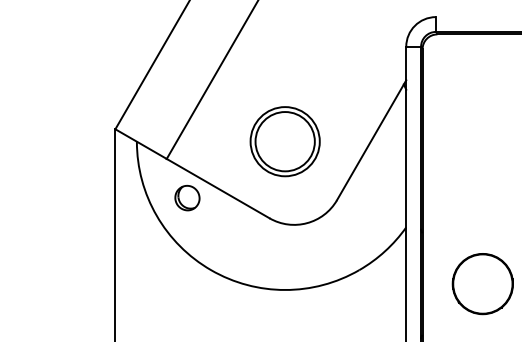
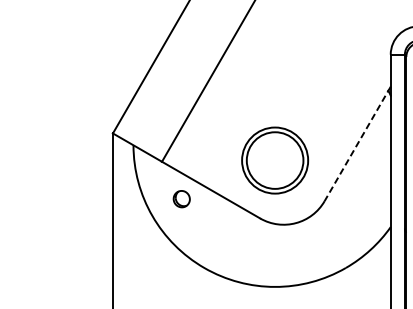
line: (371, 140) -> (357, 144), solid -> dashed
part: (284, 141) -> (274, 160), moved
part: (187, 197) -> (181, 198), size x0.7

